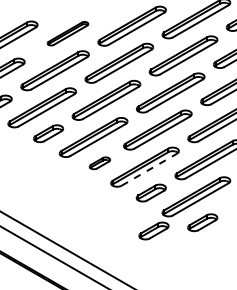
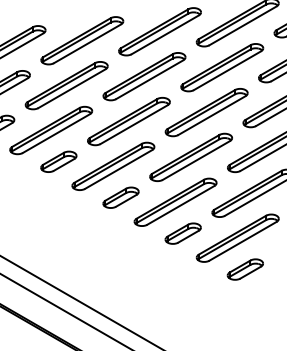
part: (68, 33) -> (82, 40), size x1.67
part: (99, 163) -> (120, 197), size x1.43
line: (149, 169) -> (180, 205), dashed -> solid
part: (153, 230) -> (185, 279), removed

